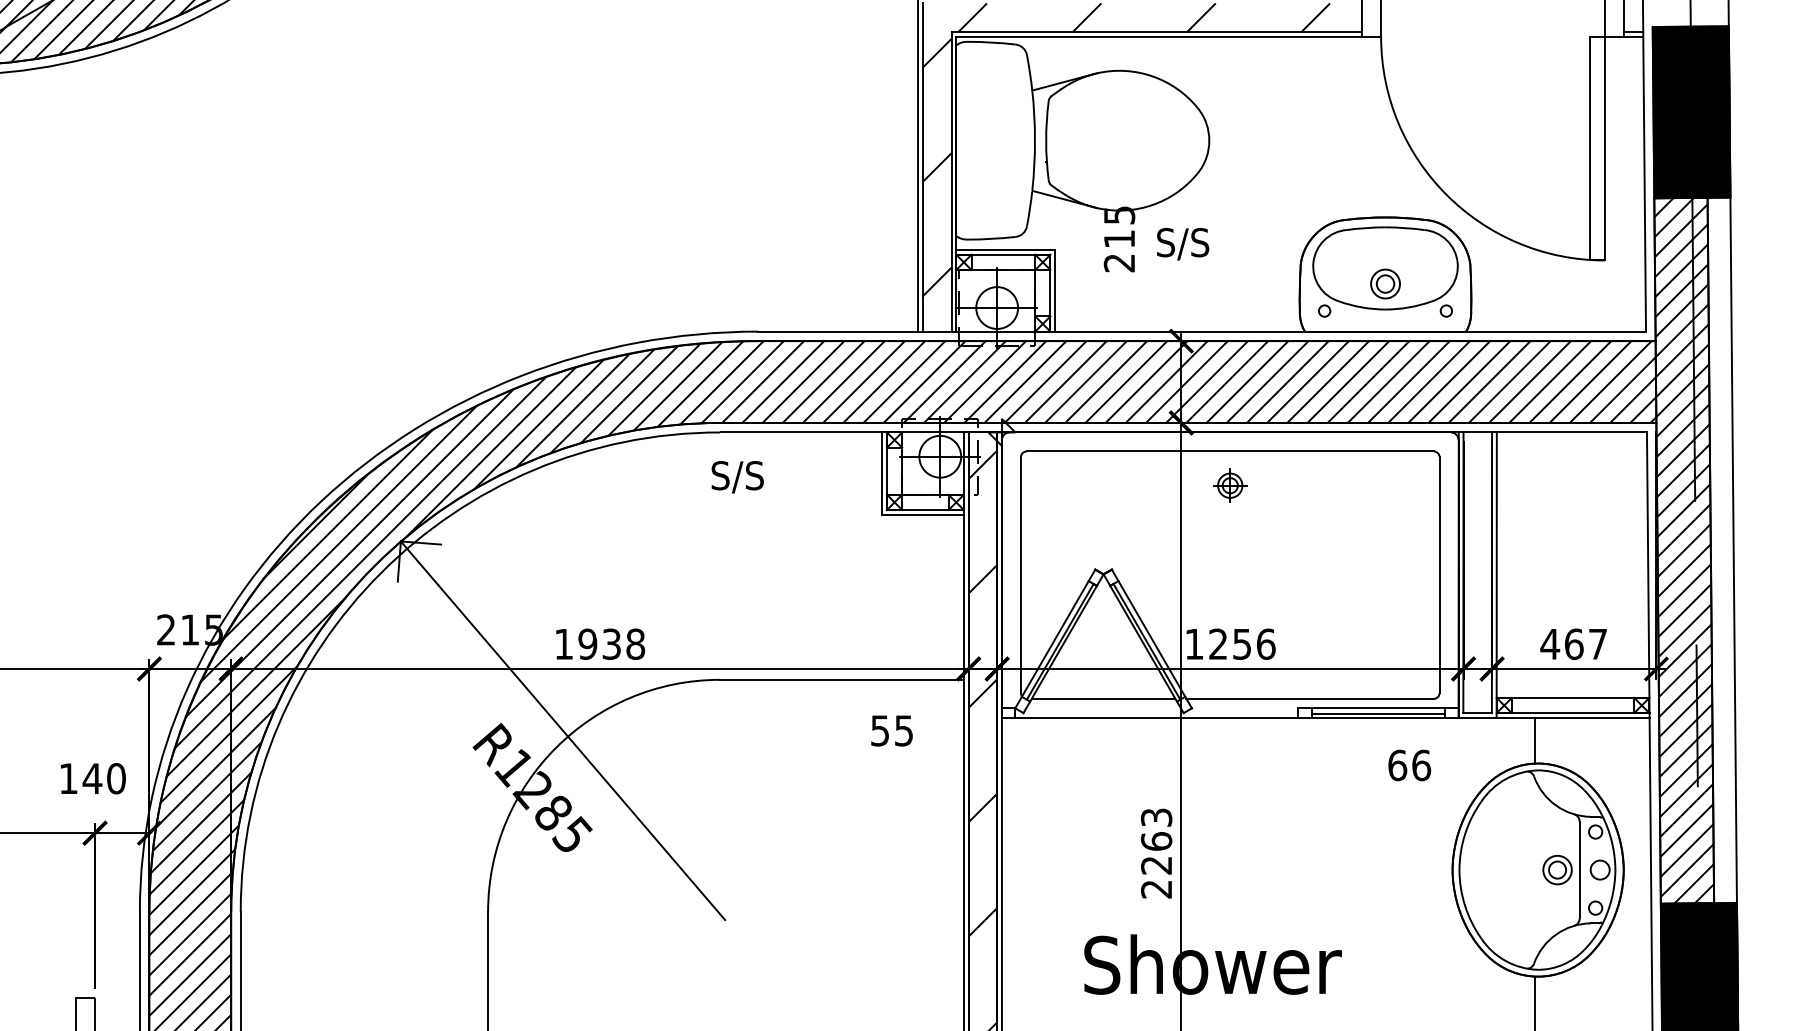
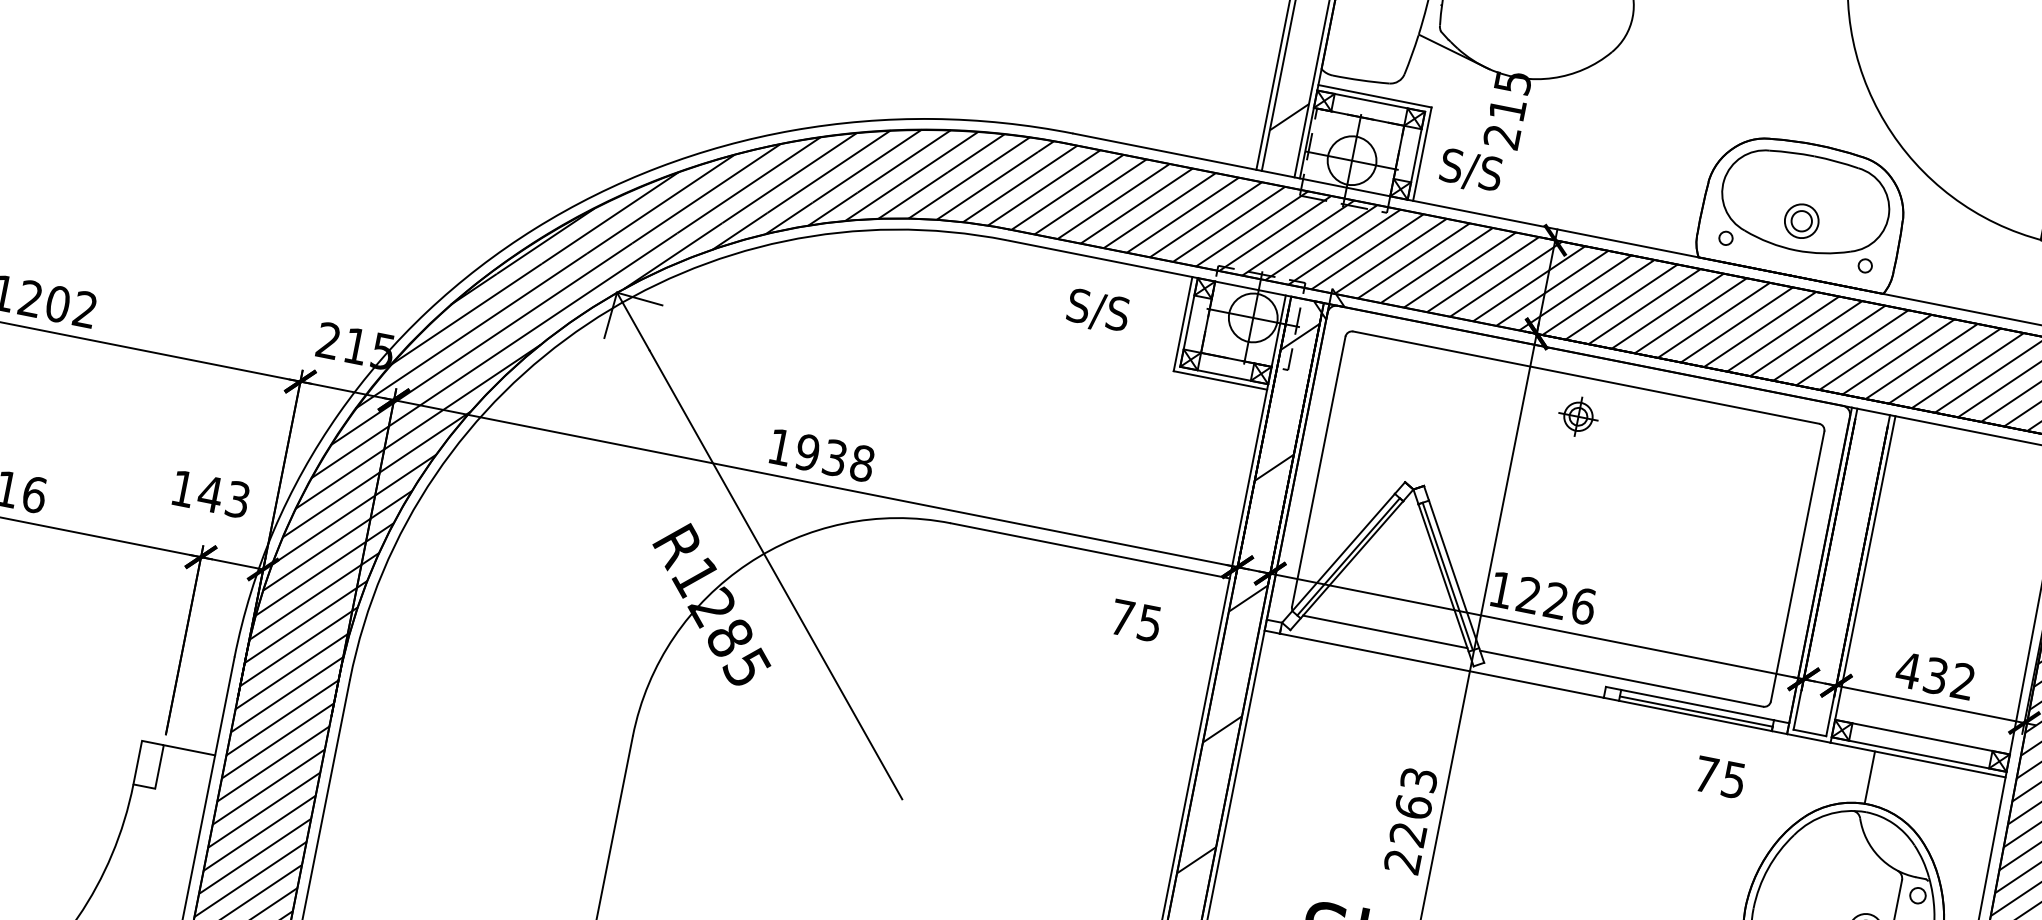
text: (1183, 244) -> (1471, 171), moved
text: (737, 477) -> (1097, 311), moved
text: (1241, 643) -> (1555, 599), 1256 -> 1226
text: (1585, 643) -> (1949, 677), 467 -> 432
text: (879, 730) -> (1121, 617), 55 -> 75
text: (1409, 765) -> (1720, 777), 66 -> 75
text: (116, 778) -> (238, 499), 140 -> 143
line: (117, 997) -> (189, 750), added

